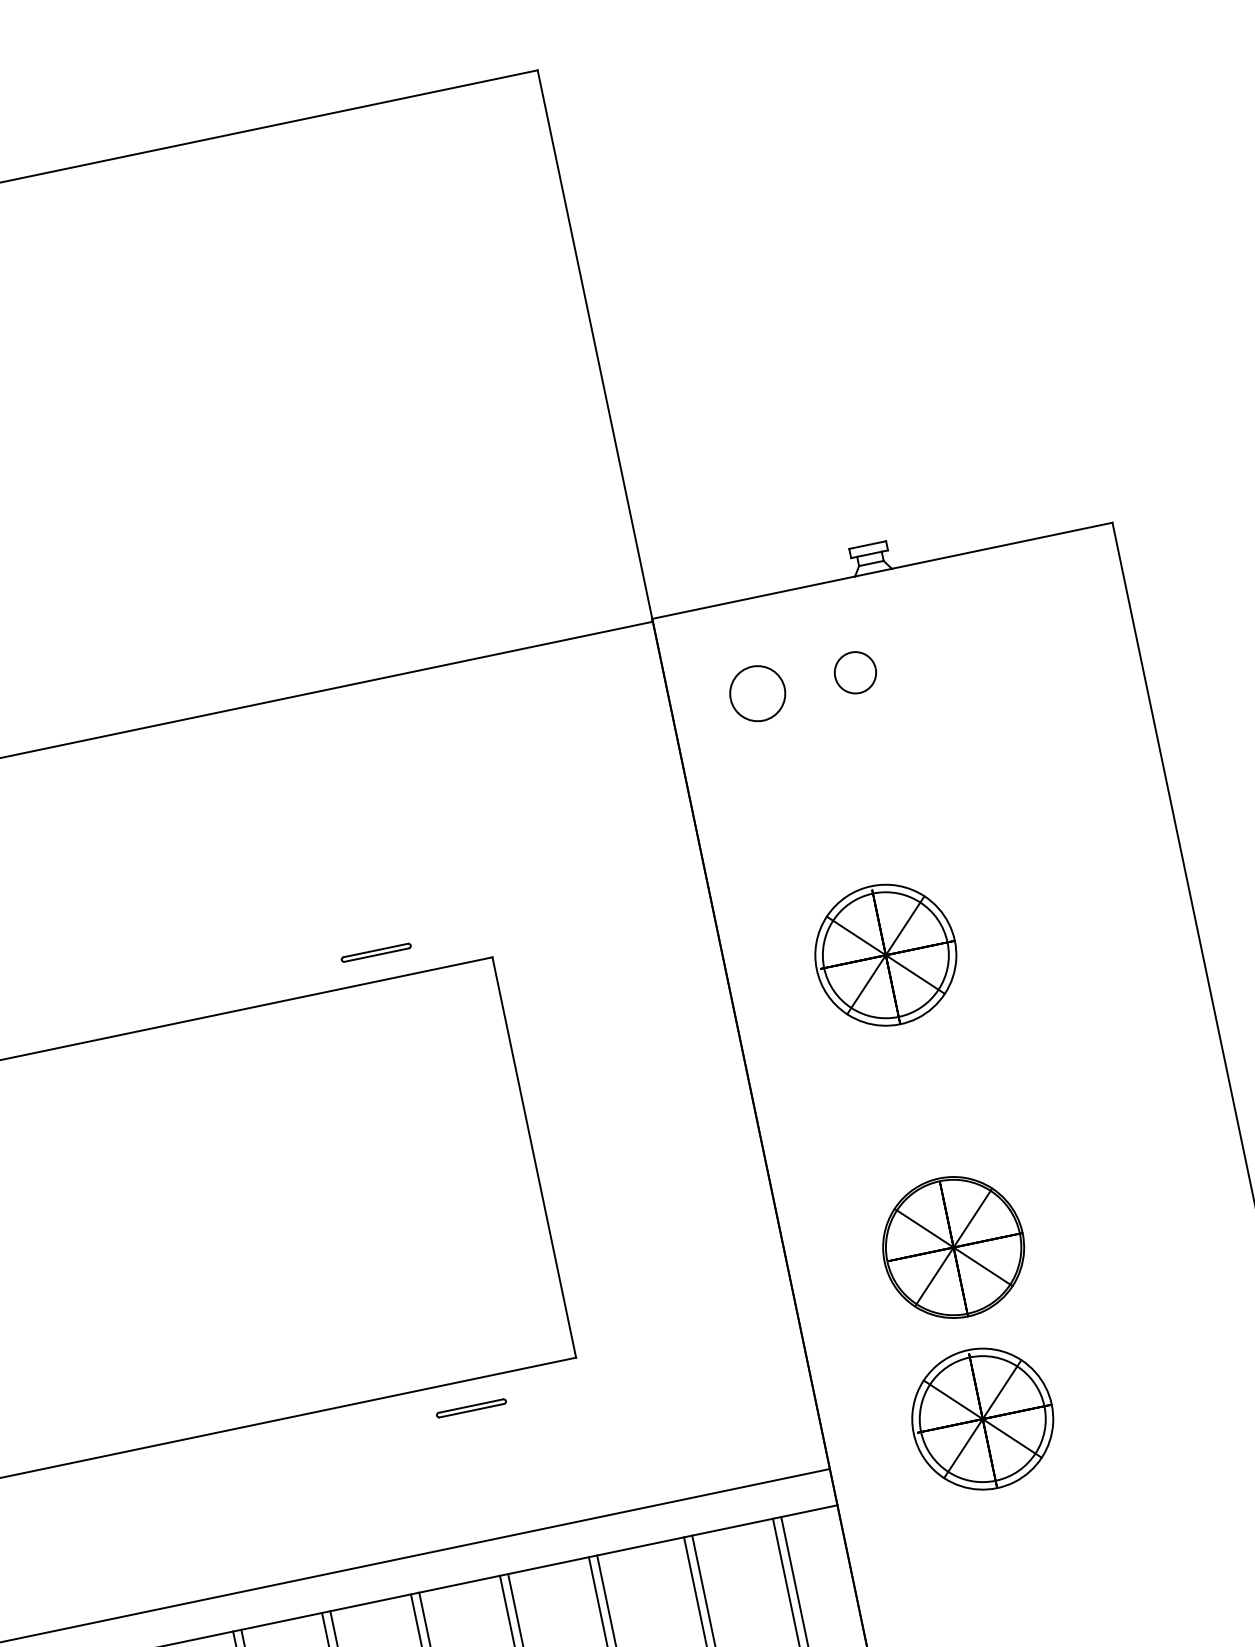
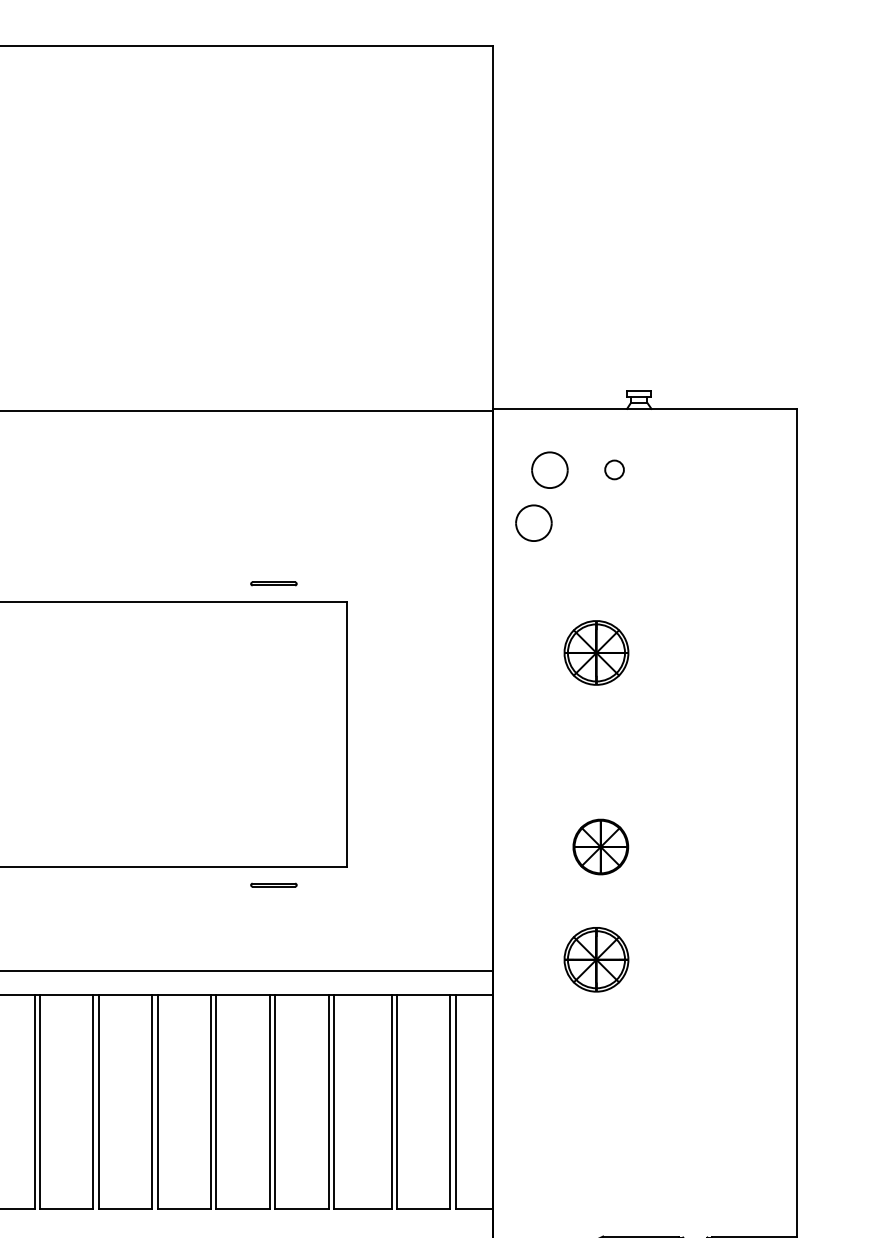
part: (855, 672) -> (614, 469), size x0.7
part: (749, 777) -> (533, 522), added
part: (885, 954) -> (596, 652), size x0.7
part: (953, 1246) -> (600, 846), size x0.6
part: (982, 1418) -> (596, 959), size x0.7

